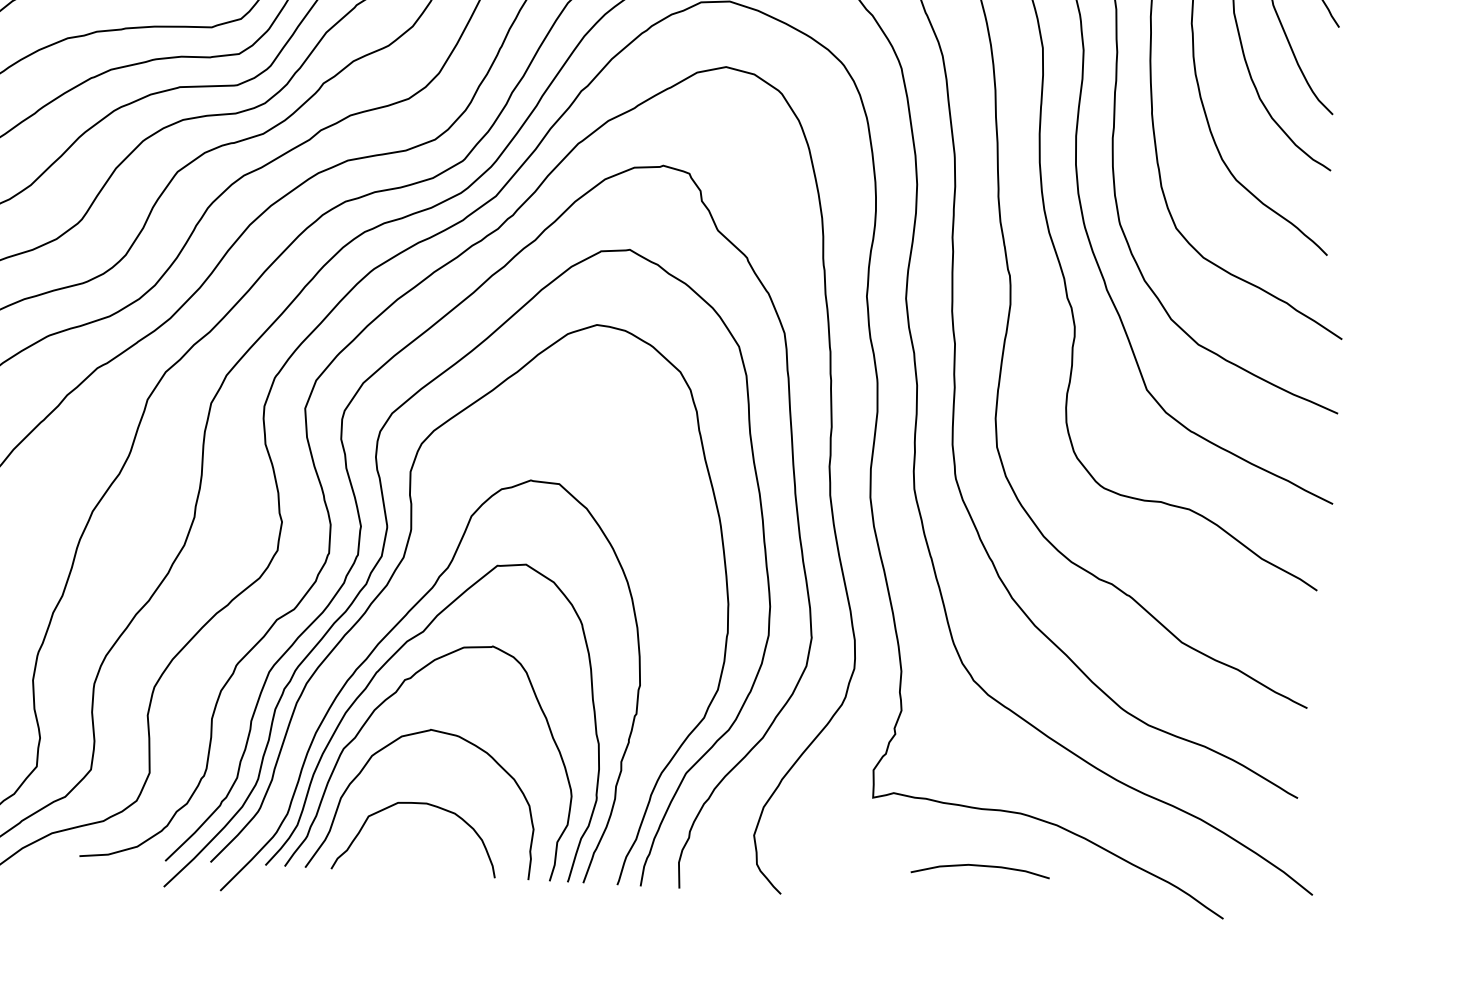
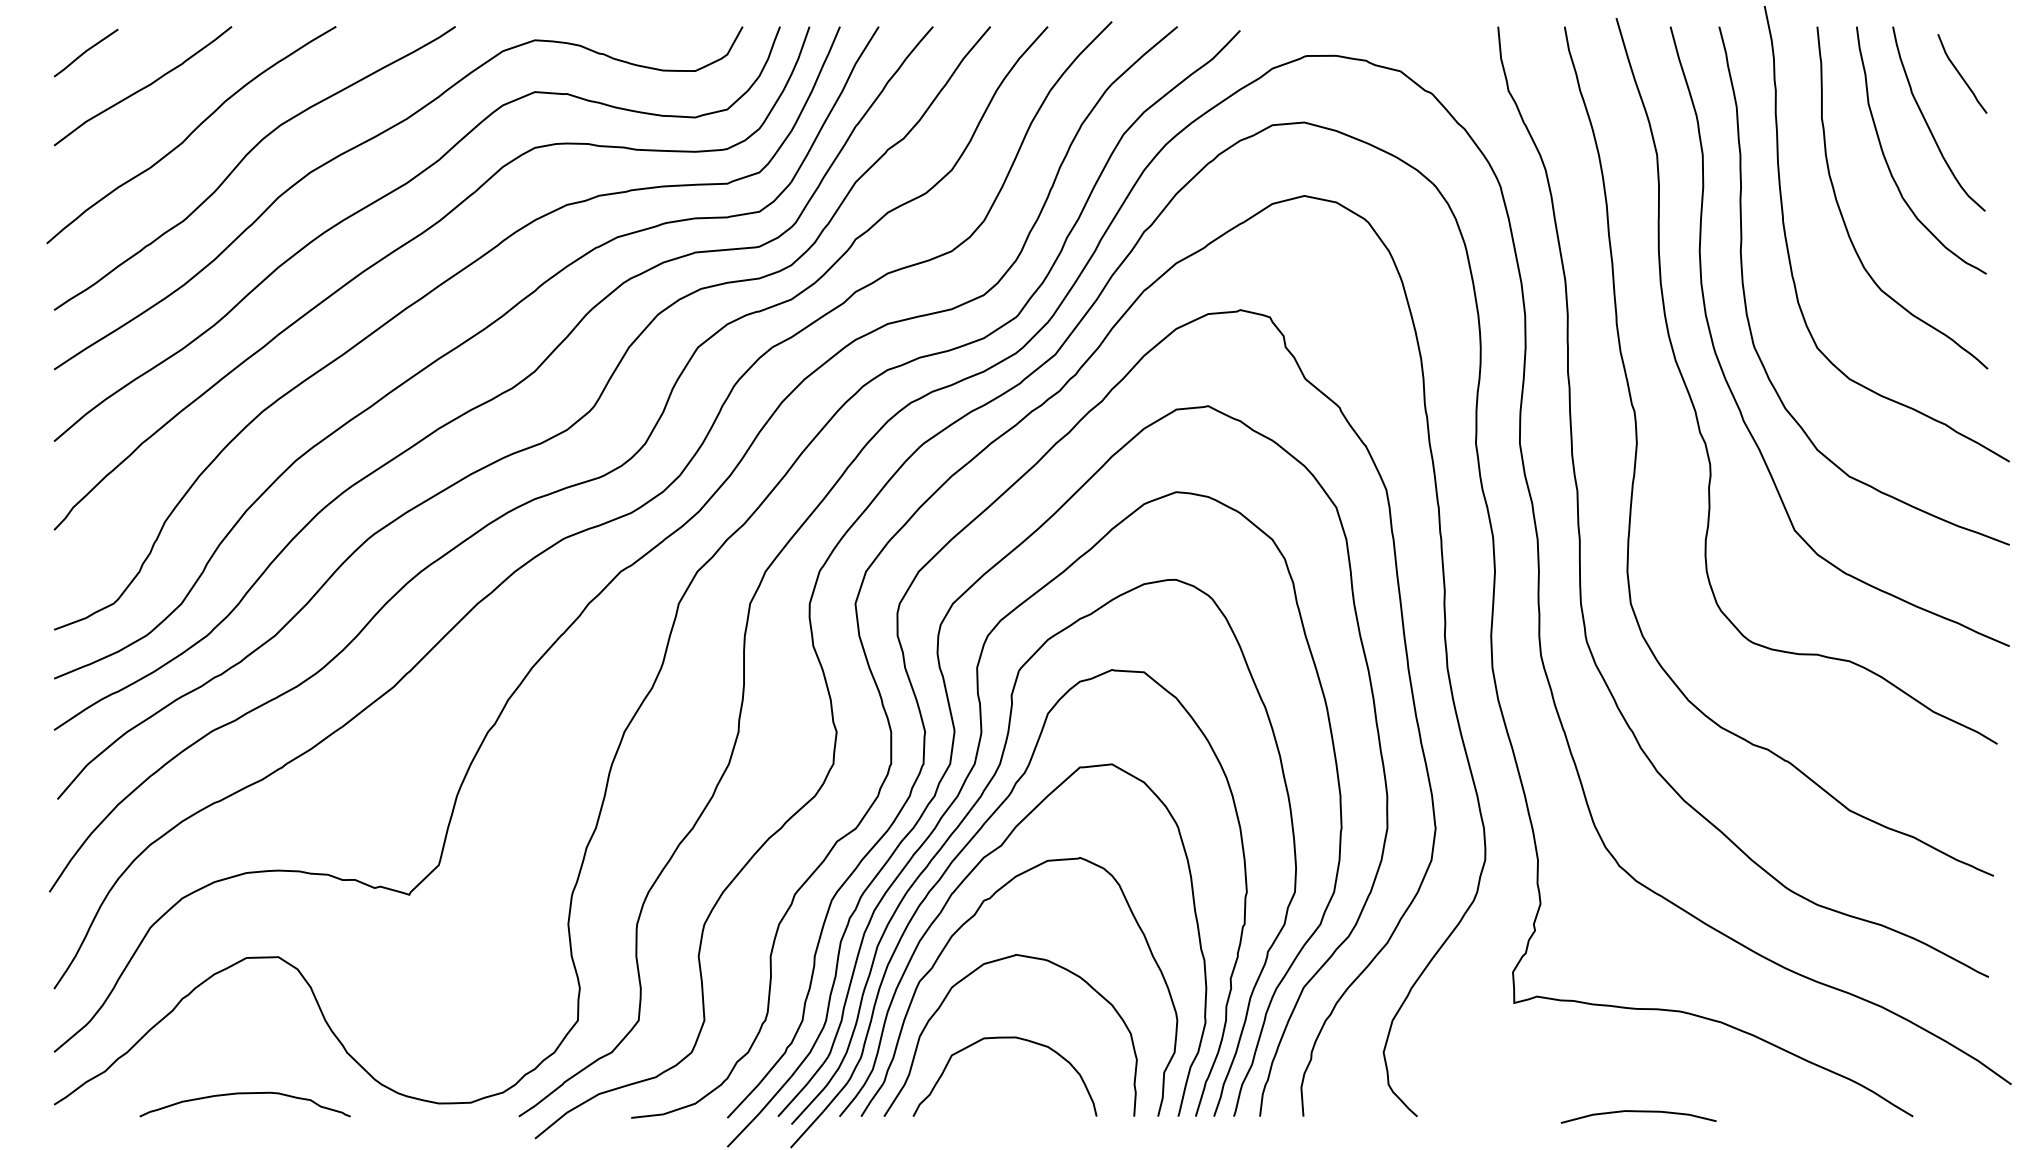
curve: (405, 591) -> (978, 801), added
curve: (980, 866) -> (1638, 1112), moved

